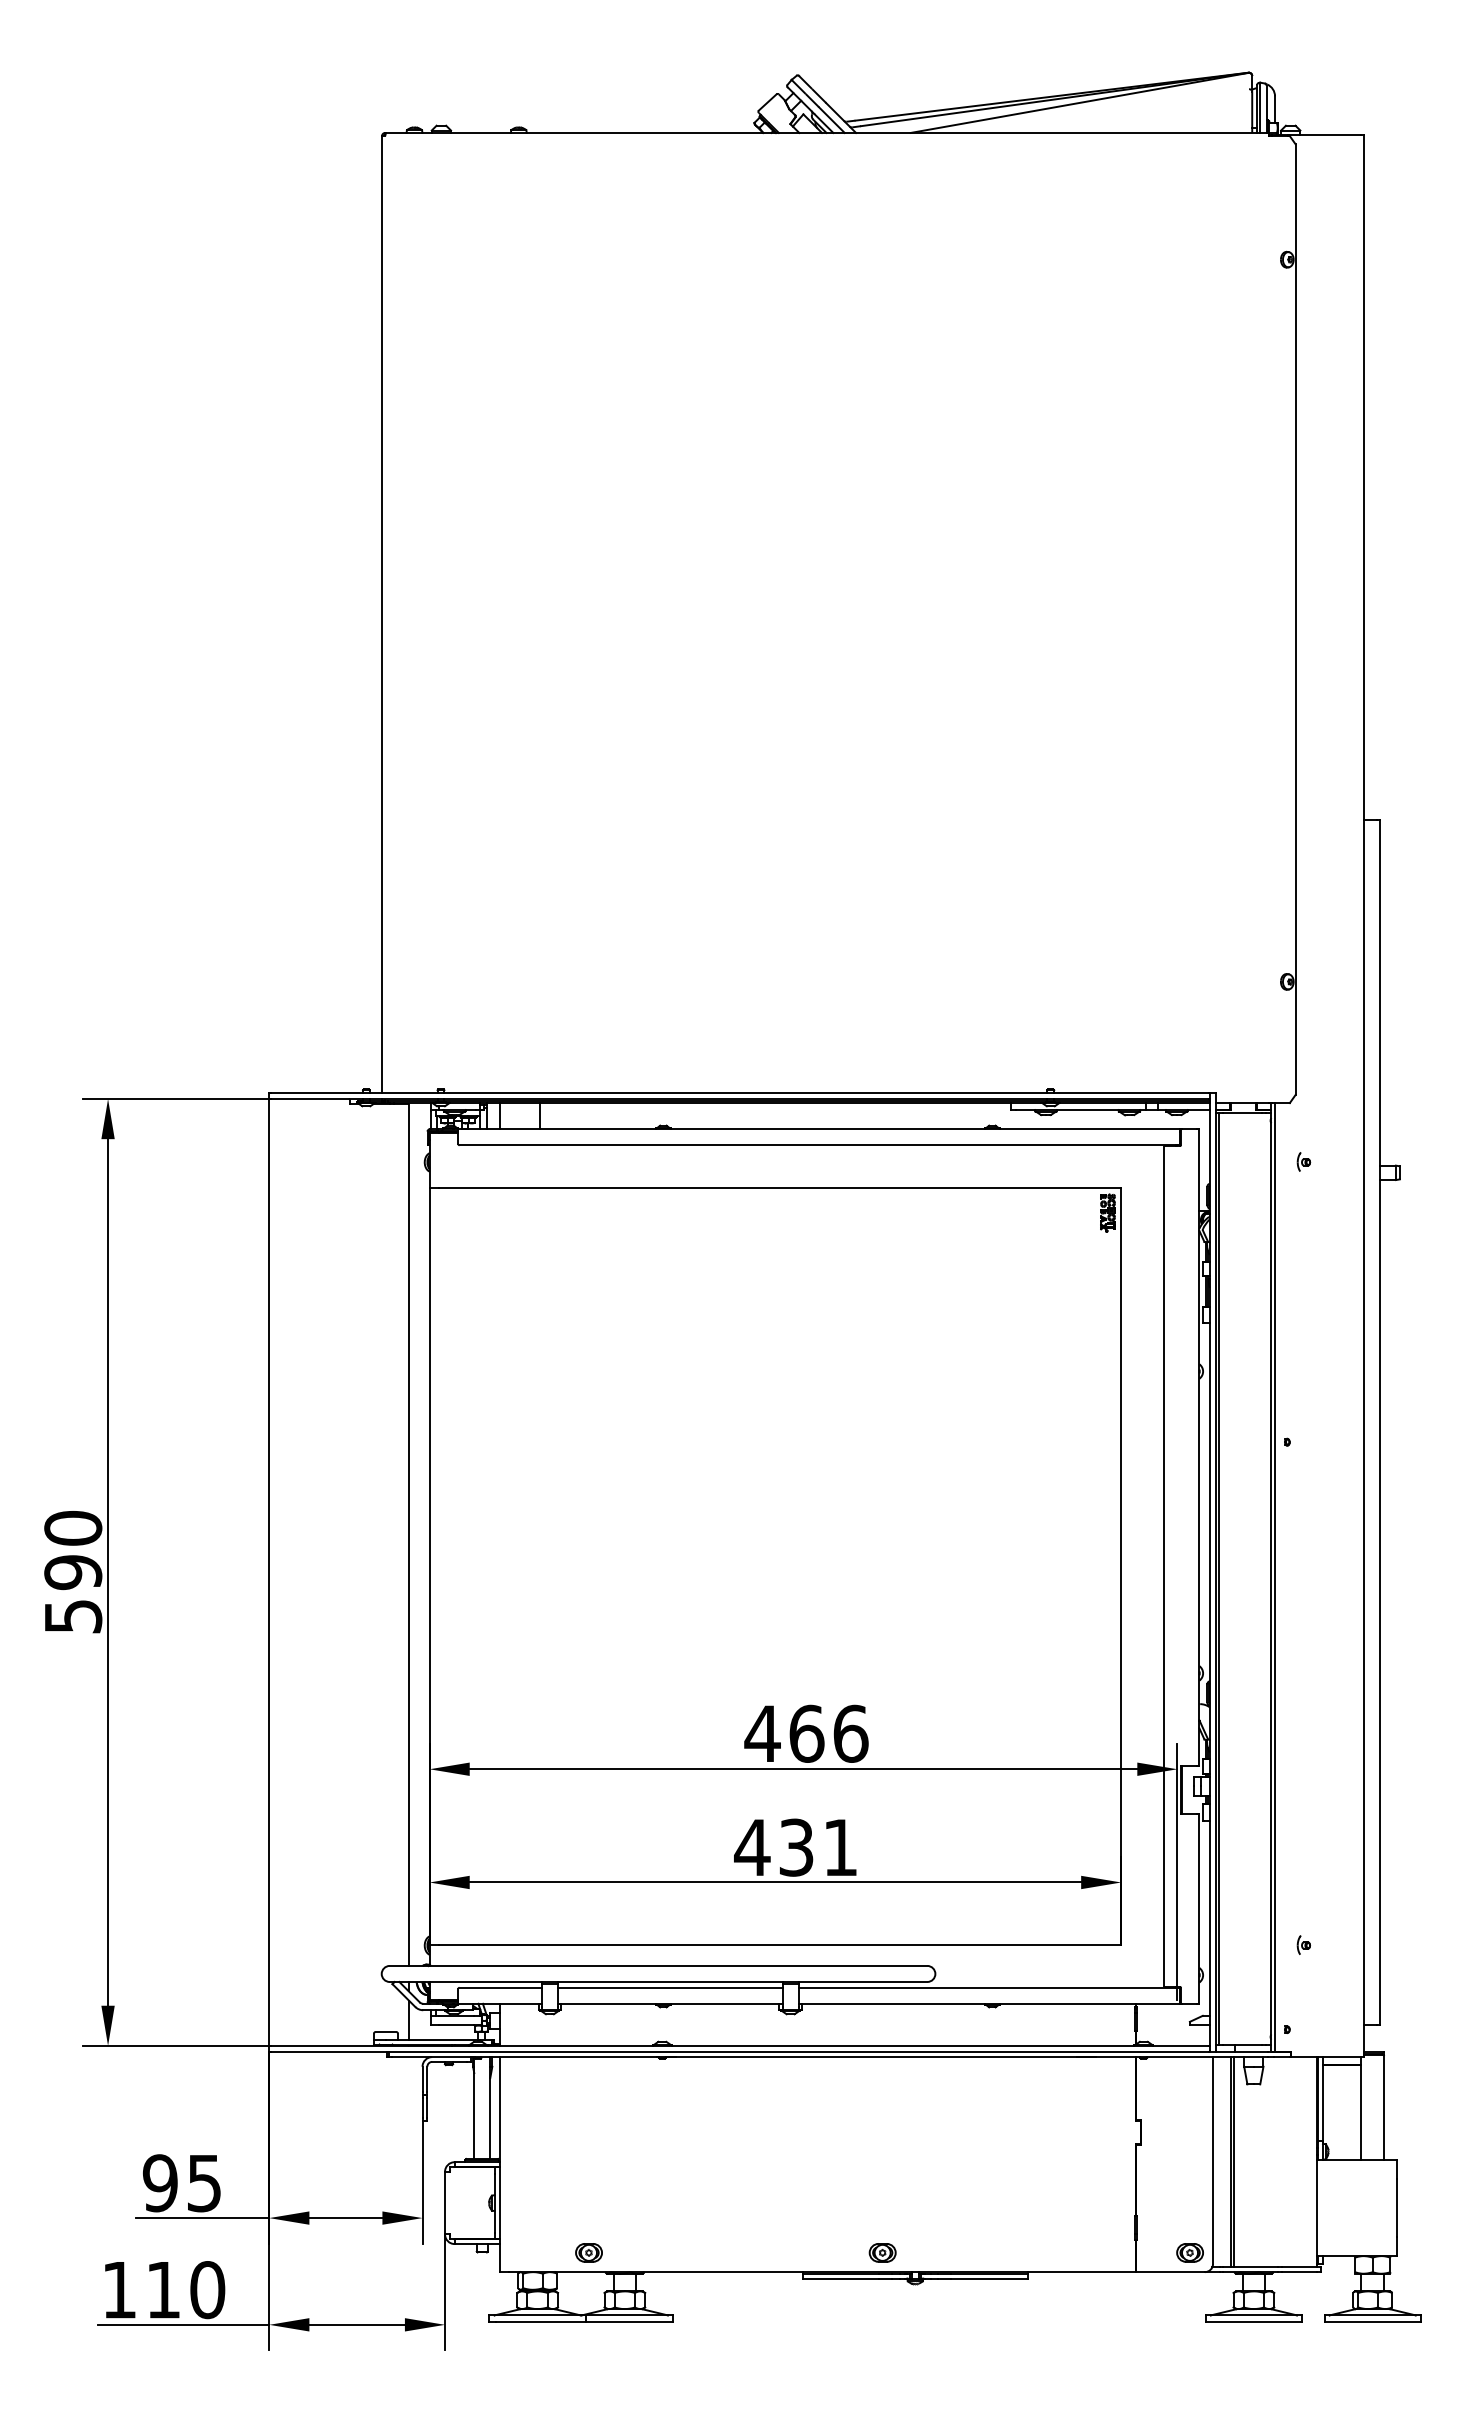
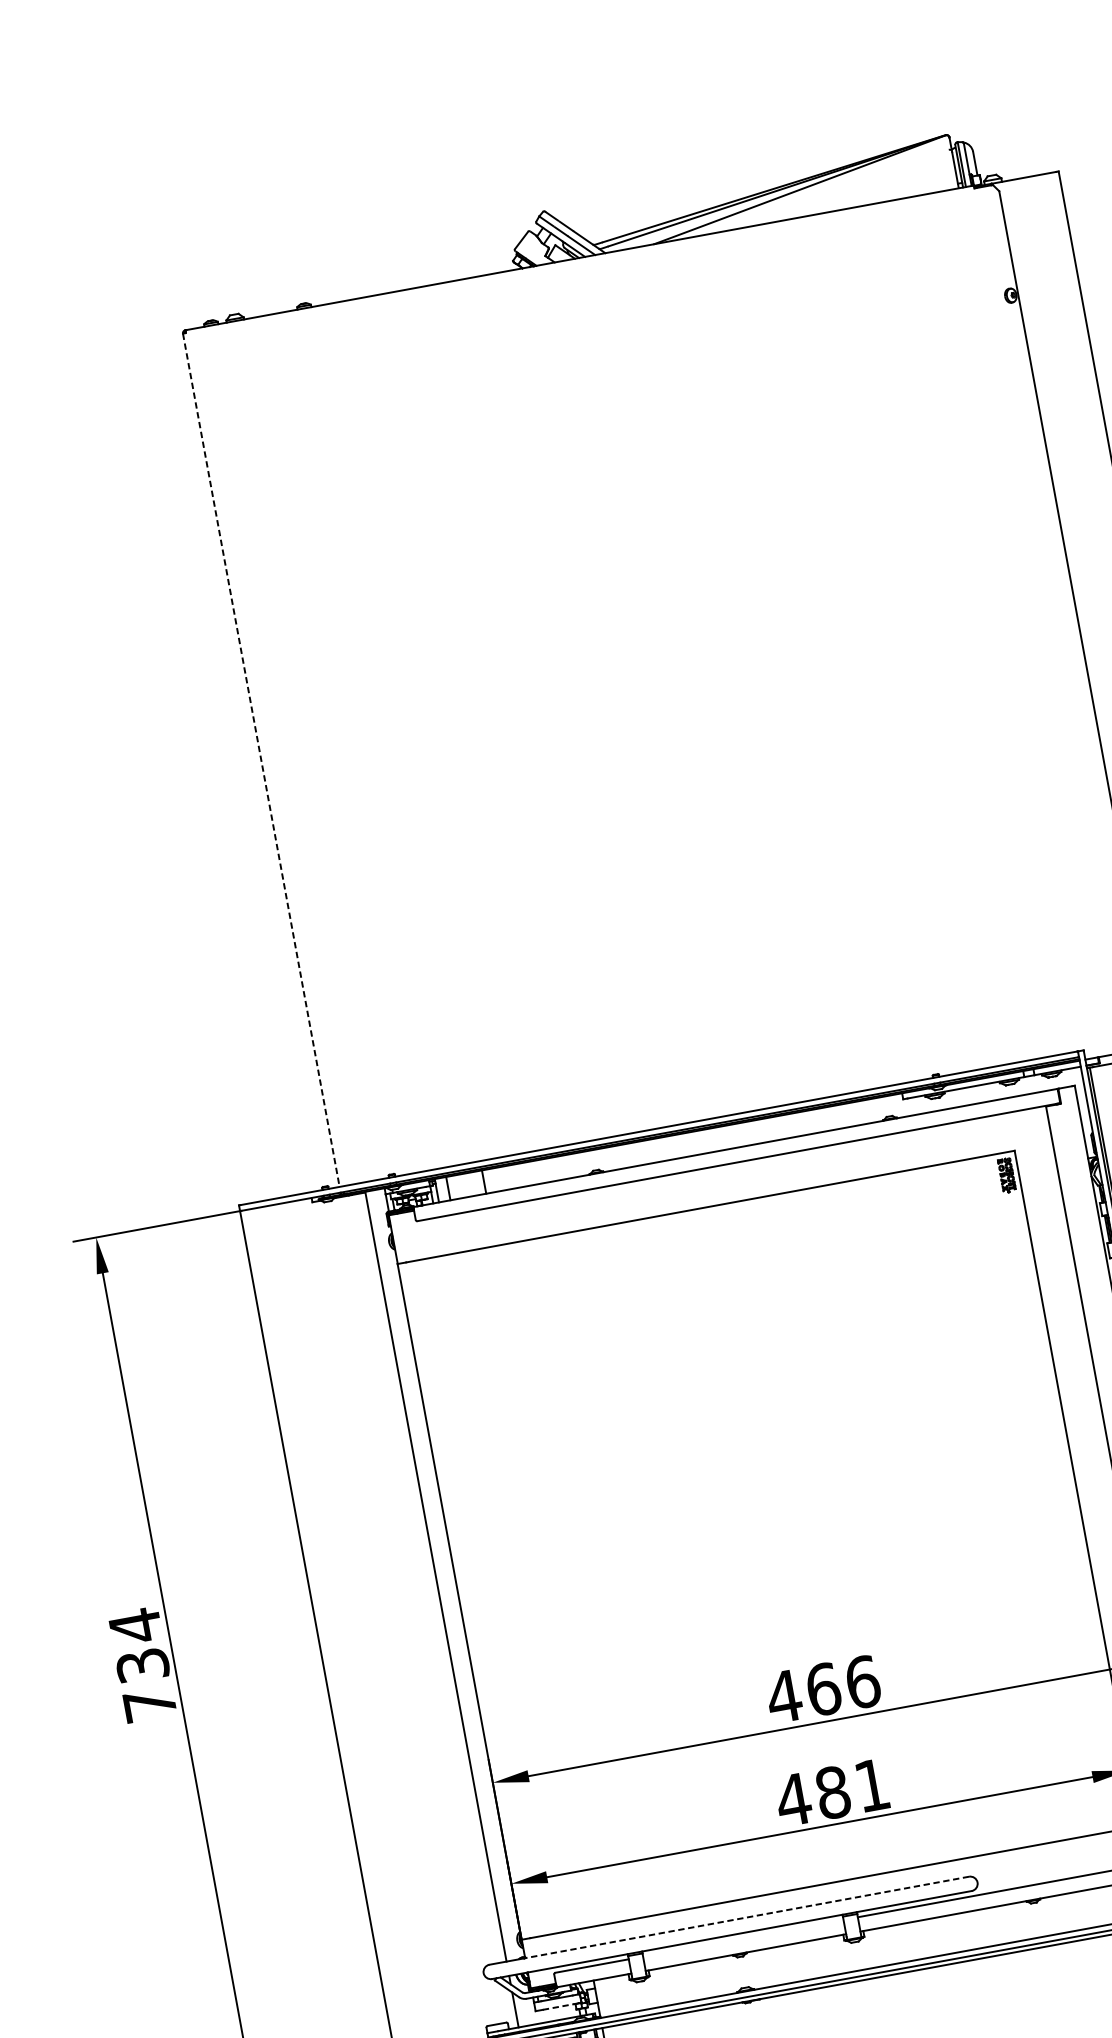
line: (382, 614) -> (261, 760), solid -> dashed
text: (73, 1571) -> (142, 1664), 590 -> 734
text: (796, 1847) -> (832, 1792), 431 -> 481
line: (678, 1965) -> (747, 1917), solid -> dashed
line: (669, 1987) -> (742, 1938), removed
line: (456, 2025) -> (558, 2006), solid -> dashed

